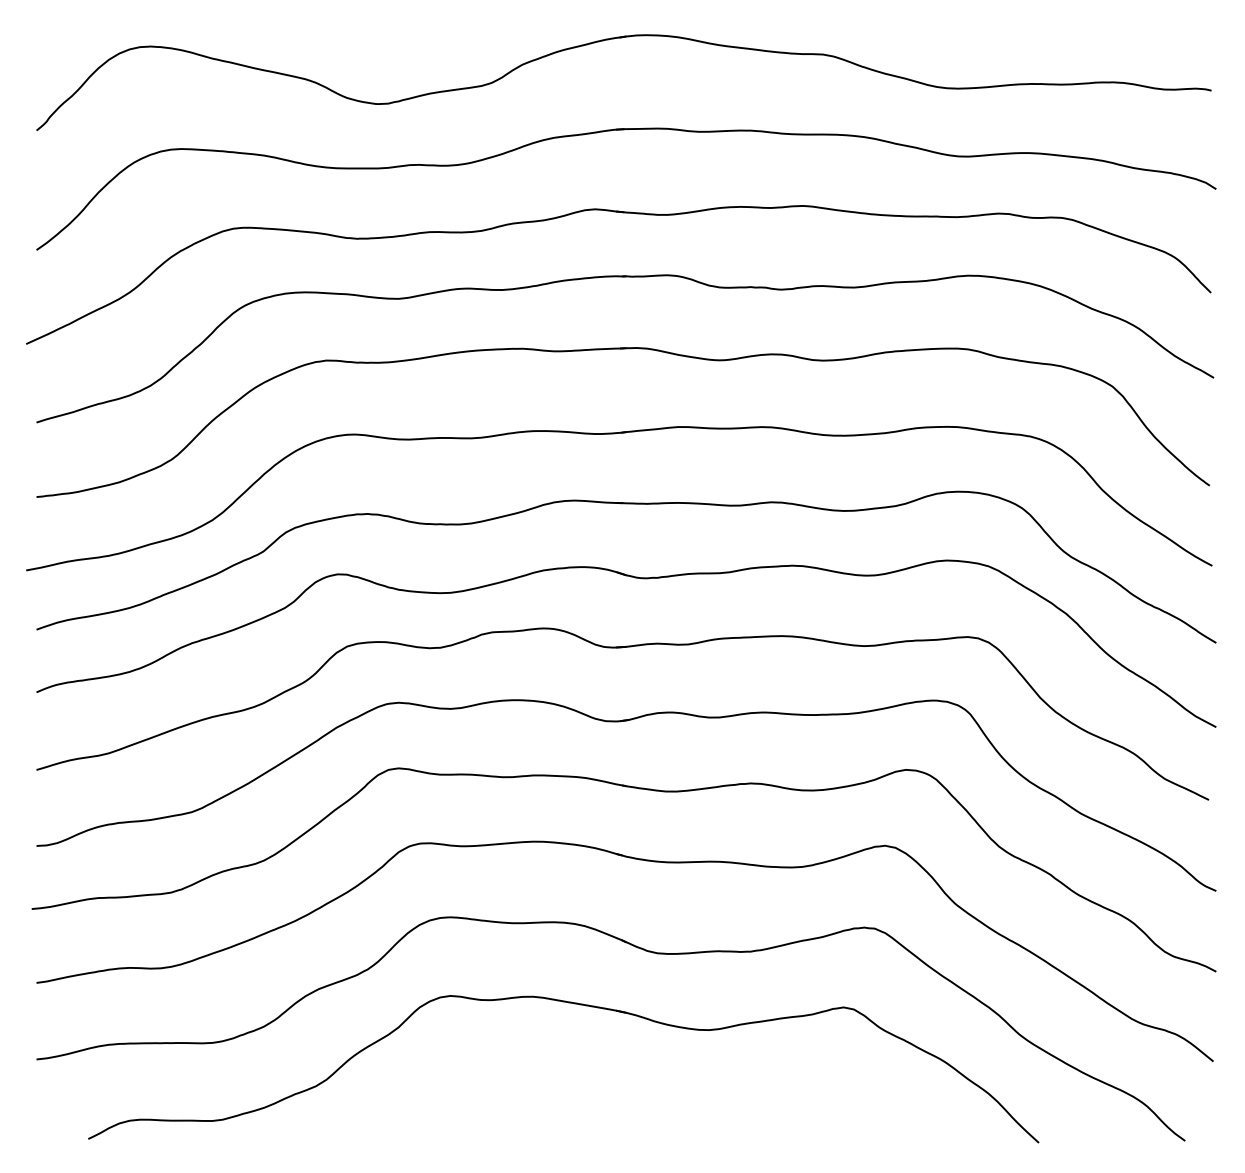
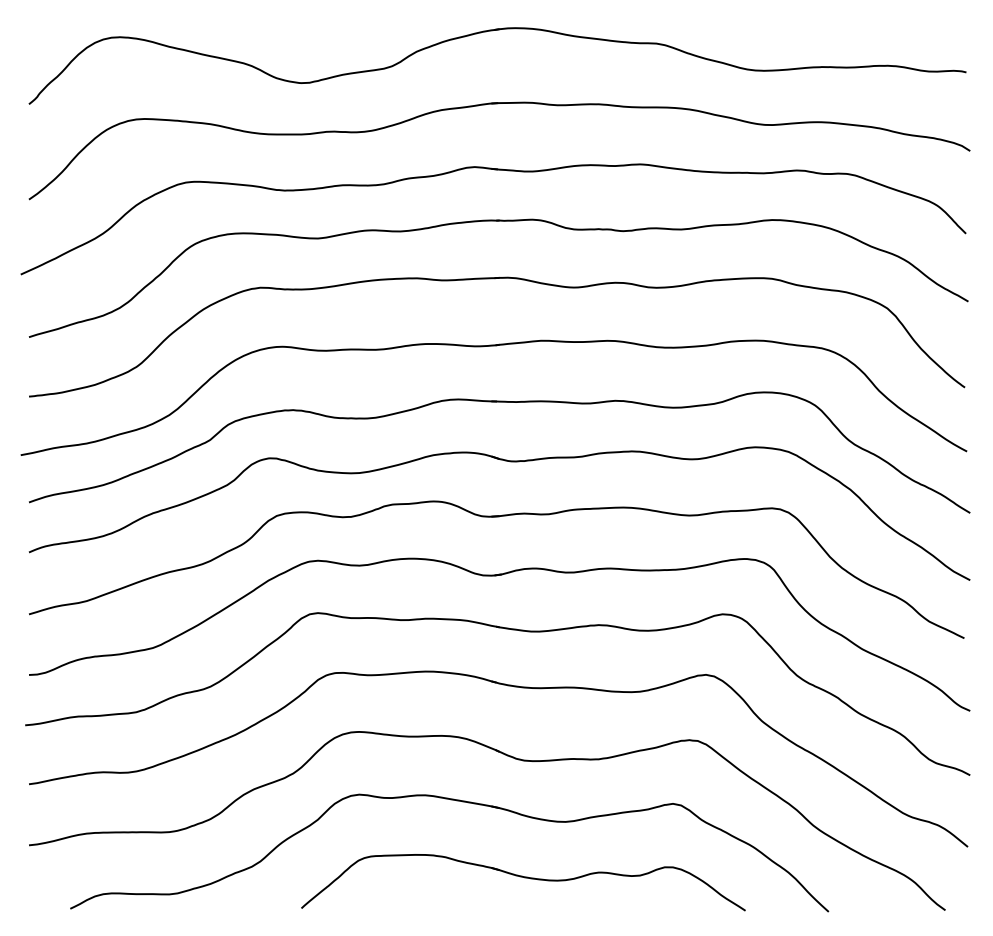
part: (655, 1105) -> (522, 882), added

